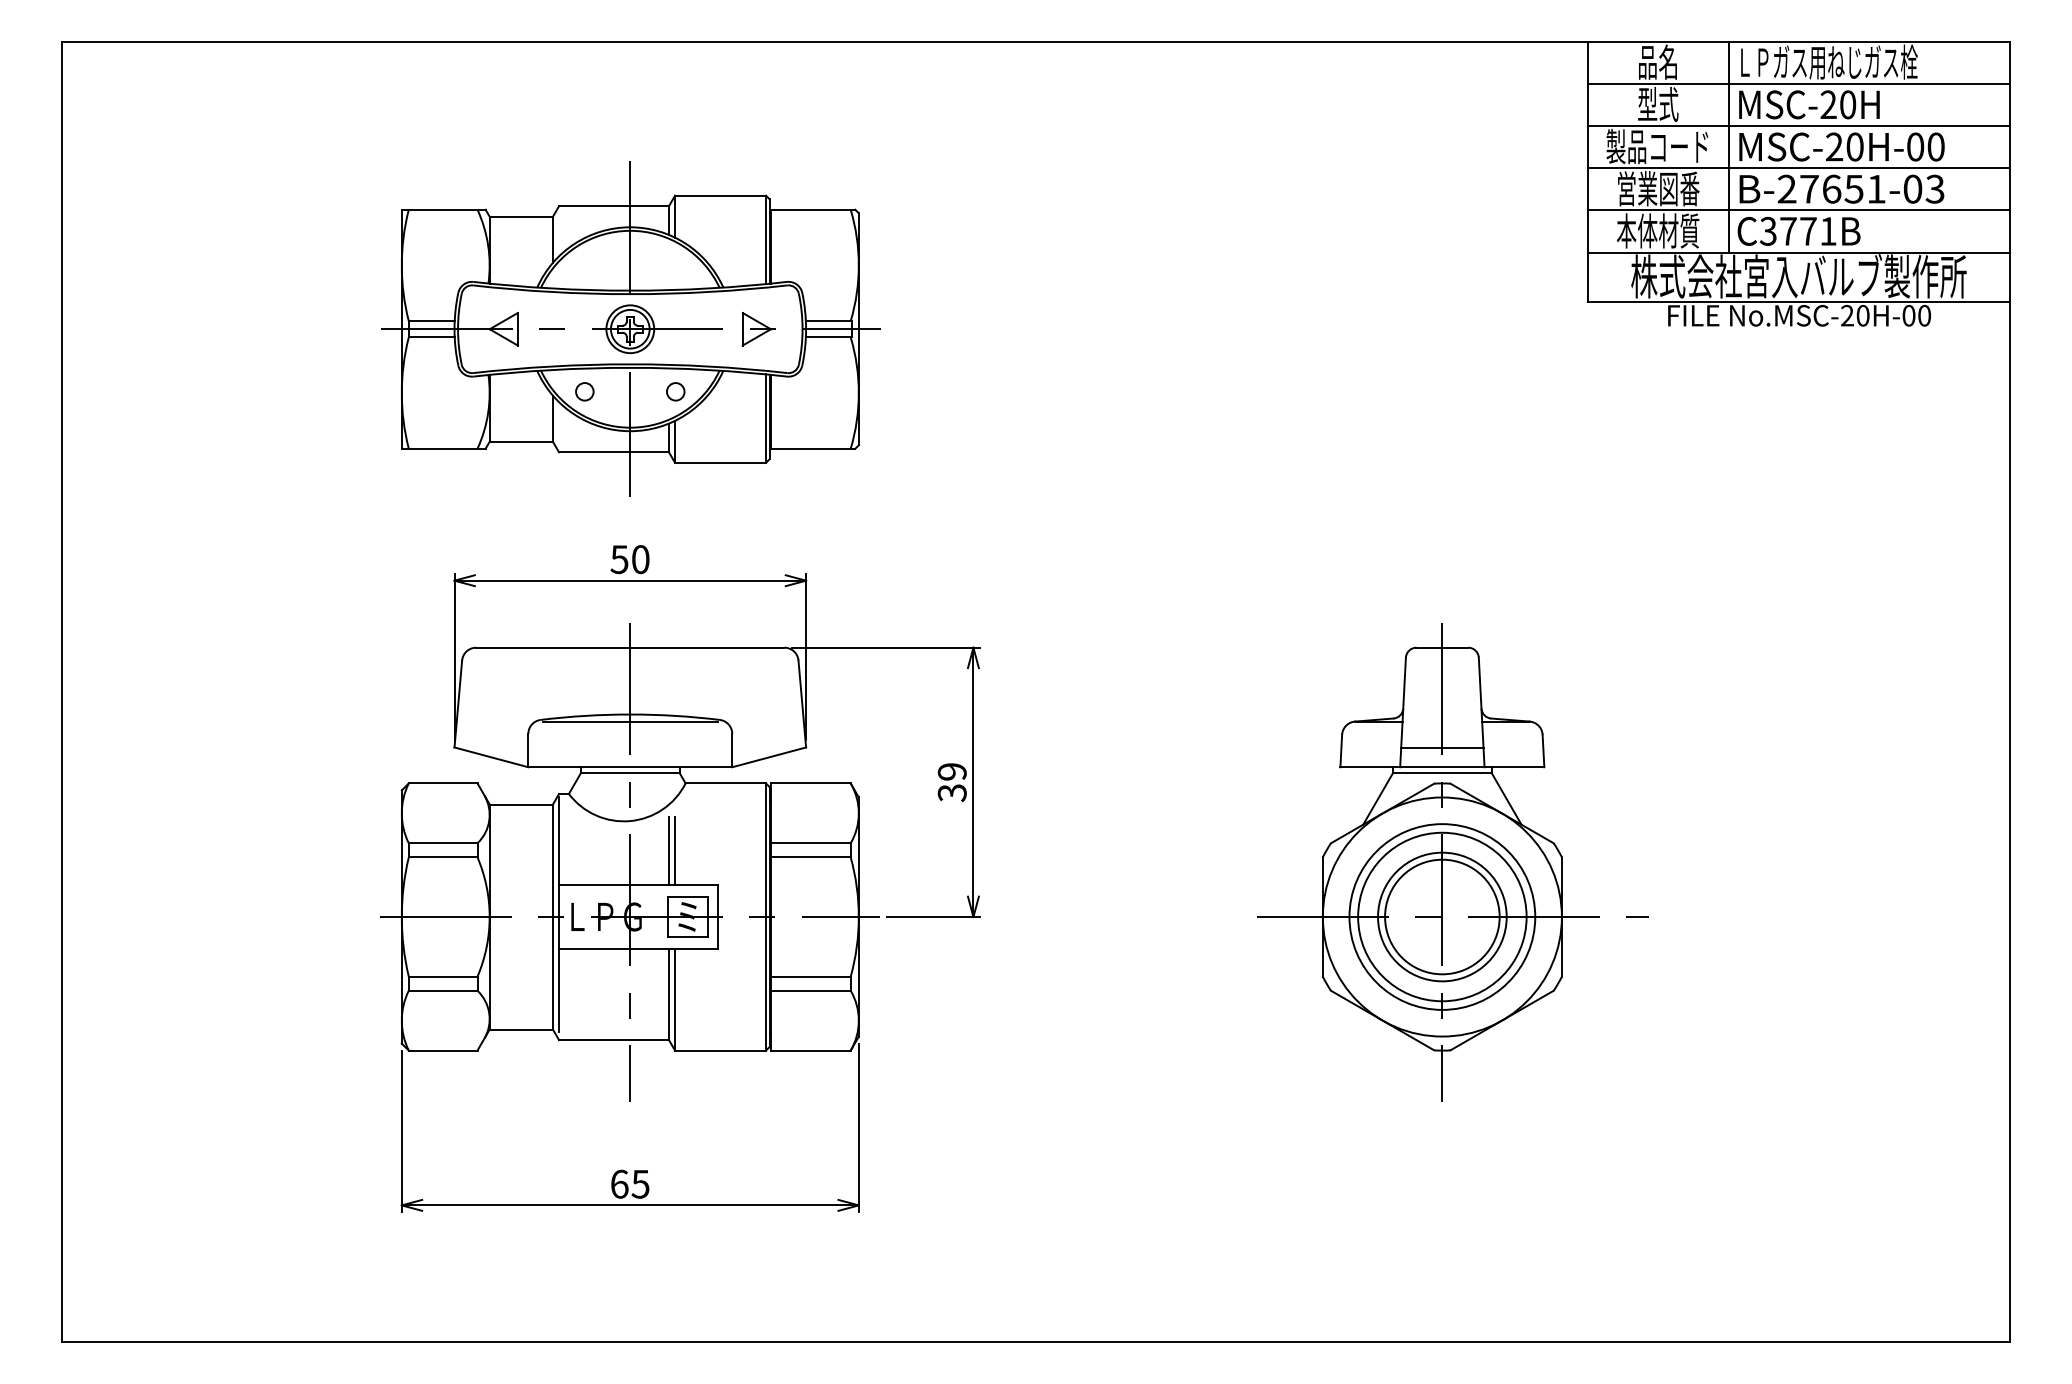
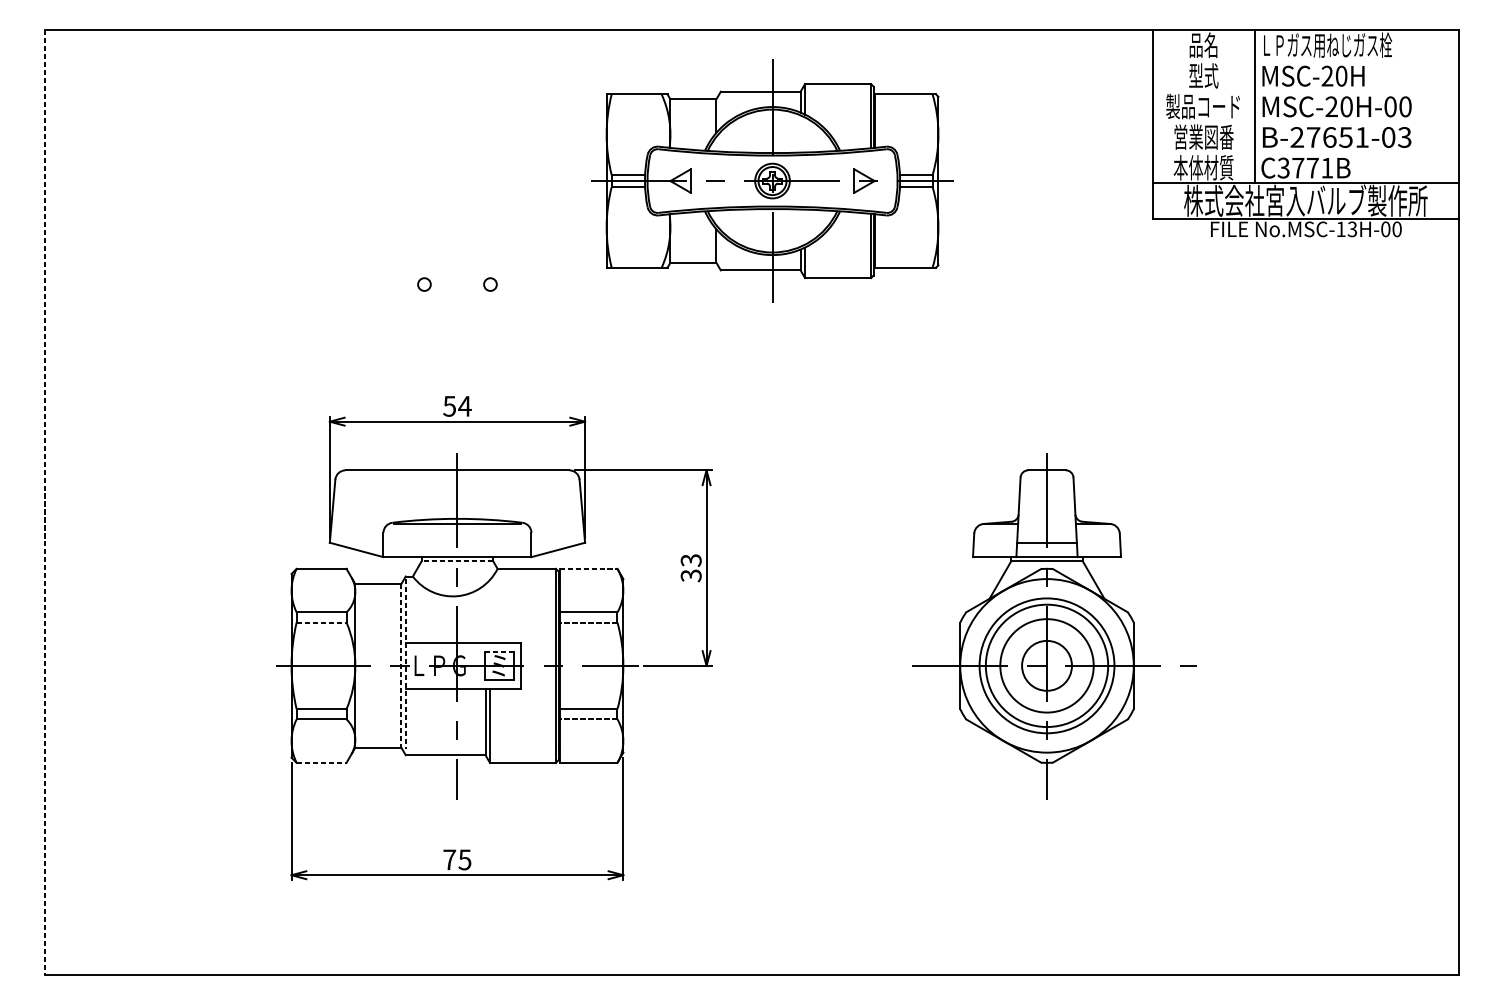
line: (1798, 83) -> (1305, 60), removed
line: (1798, 125) -> (1305, 91), removed
line: (1798, 168) -> (1305, 122), removed
line: (1798, 210) -> (1305, 152), removed
text: (1855, 315) -> (1346, 229), No.MSC-20H-00 -> No.MSC-13H-00
part: (630, 328) -> (772, 180), moved
text: (640, 559) -> (464, 406), 50 -> 54
line: (62, 692) -> (45, 502), solid -> dashed
text: (952, 771) -> (691, 560), 39 -> 33
line: (629, 772) -> (456, 560), solid -> dashed
line: (810, 783) -> (588, 568), solid -> dashed
line: (668, 850) -> (485, 617), removed
line: (675, 850) -> (490, 617), removed
line: (443, 857) -> (321, 622), solid -> dashed
line: (810, 857) -> (588, 622), solid -> dashed
line: (687, 897) -> (498, 651), solid -> dashed
line: (559, 914) -> (406, 664), solid -> dashed
circle: (1442, 916) -> (1047, 665), size x0.6
line: (552, 917) -> (400, 666), solid -> dashed
line: (810, 990) -> (588, 719), solid -> dashed
line: (443, 1050) -> (321, 762), solid -> dashed
text: (619, 1183) -> (449, 859), 65 -> 75

